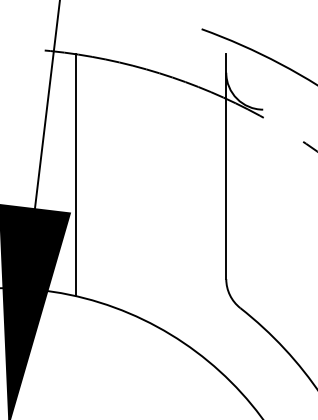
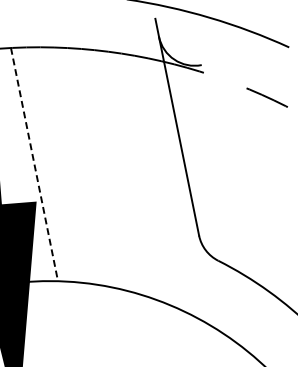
line: (76, 175) -> (34, 164), solid -> dashed

